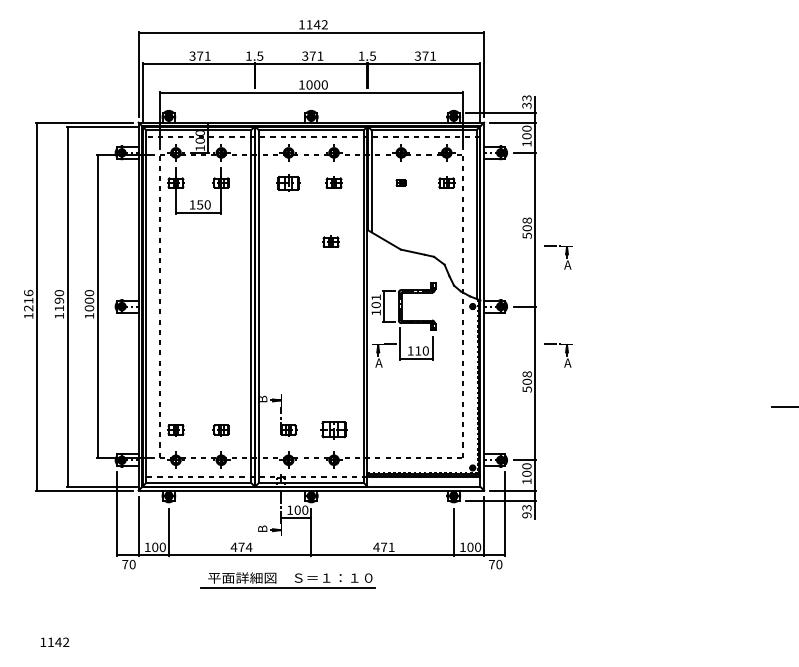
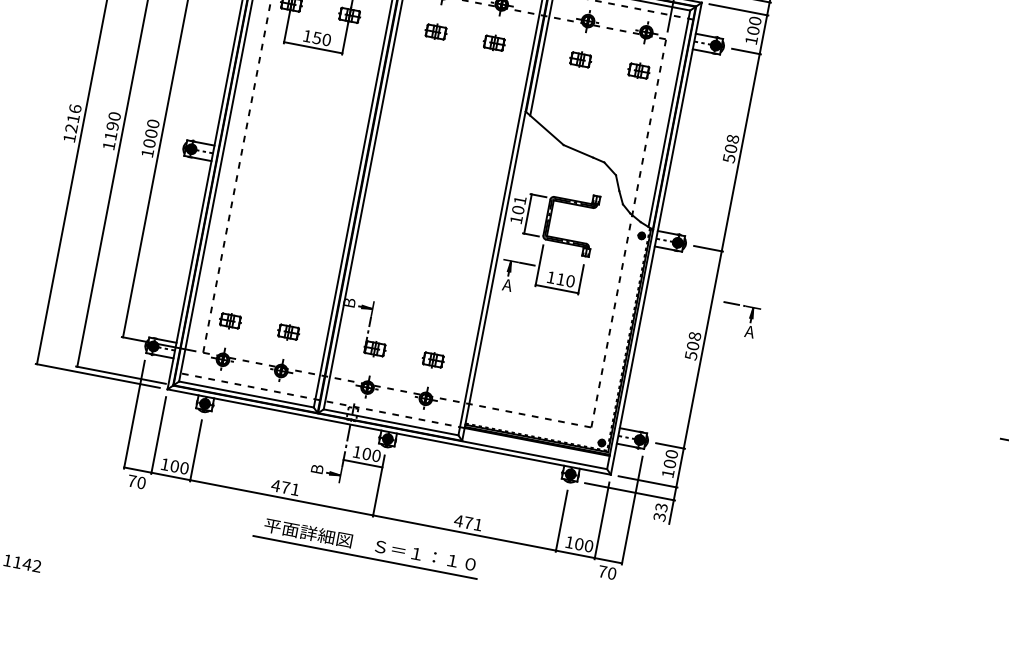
part: (288, 182) -> (435, 31), size x0.71
part: (400, 182) -> (579, 58), size x1.67
part: (330, 241) -> (475, 117), removed
part: (565, 255) -> (773, 193), removed
part: (333, 430) -> (432, 360), size x0.62
text: (526, 515) -> (659, 517), 93 -> 33
text: (248, 546) -> (294, 488), 474 -> 471
part: (287, 587) -> (364, 556), moved

